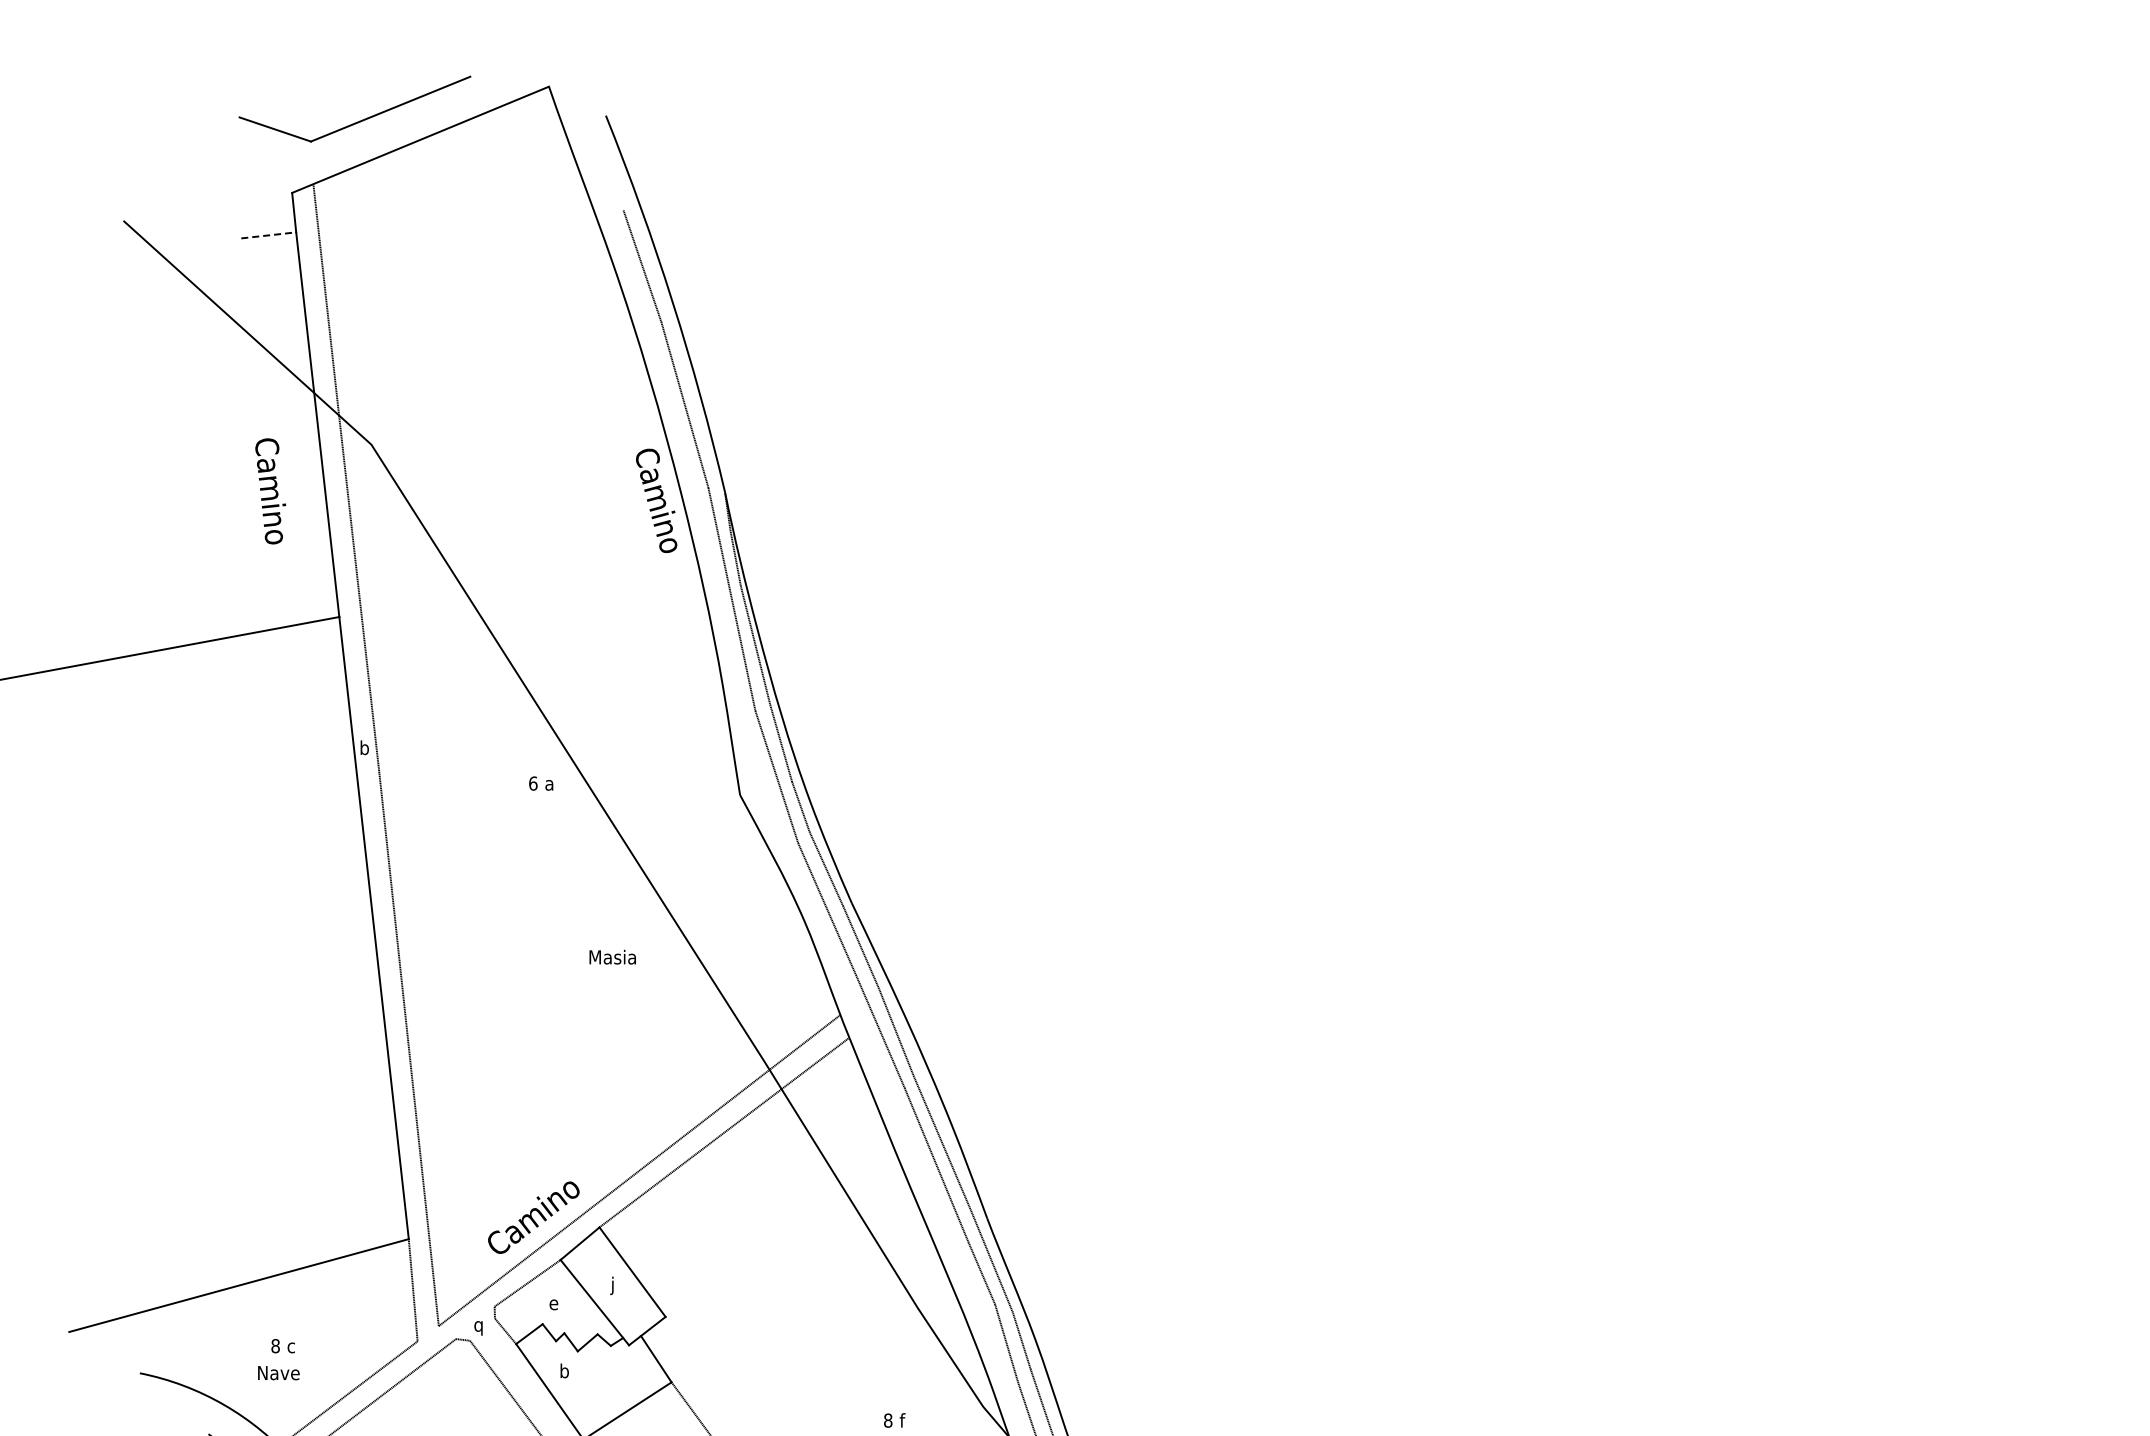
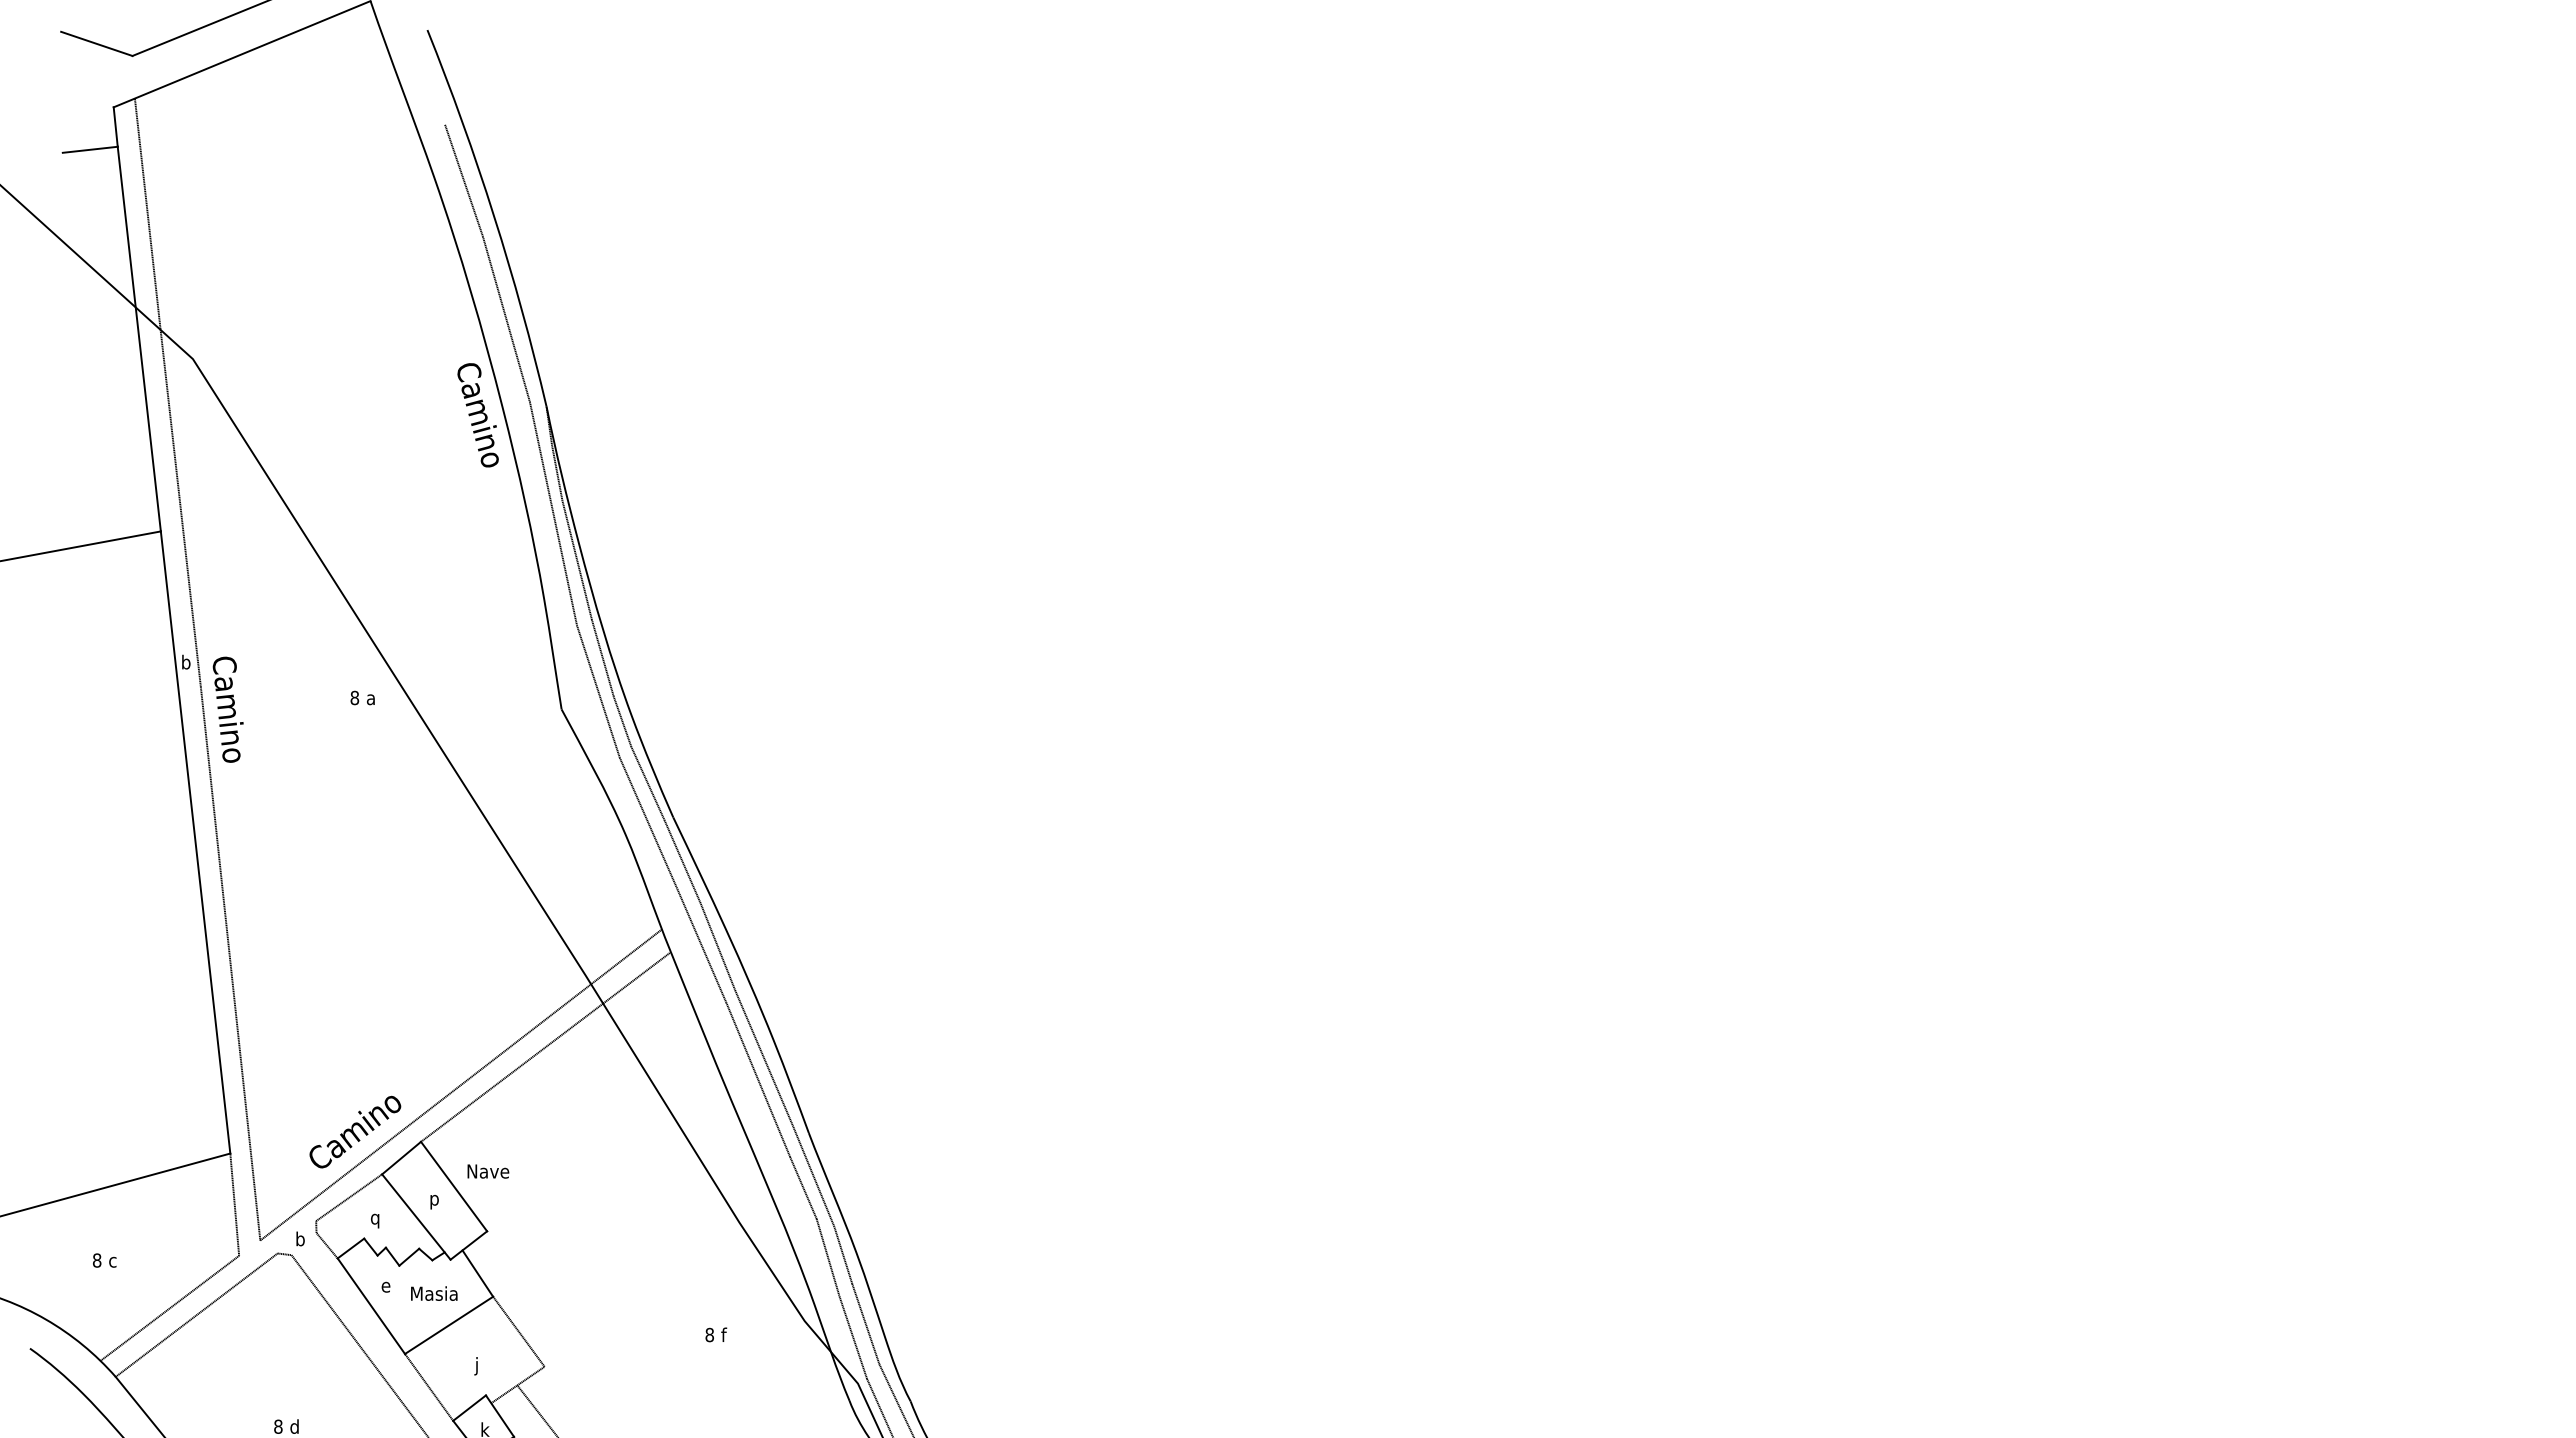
line: (268, 235) -> (90, 149), dashed -> solid
text: (269, 491) -> (227, 709), moved
text: (532, 783) -> (354, 697), 6 -> 8
text: (612, 957) -> (434, 1293), moved
text: (612, 1286) -> (434, 1200), j -> p
text: (553, 1306) -> (375, 1220), e -> q
text: (477, 1326) -> (299, 1240), q -> b
text: (563, 1371) -> (385, 1285), b -> e
text: (278, 1373) -> (488, 1171), moved

